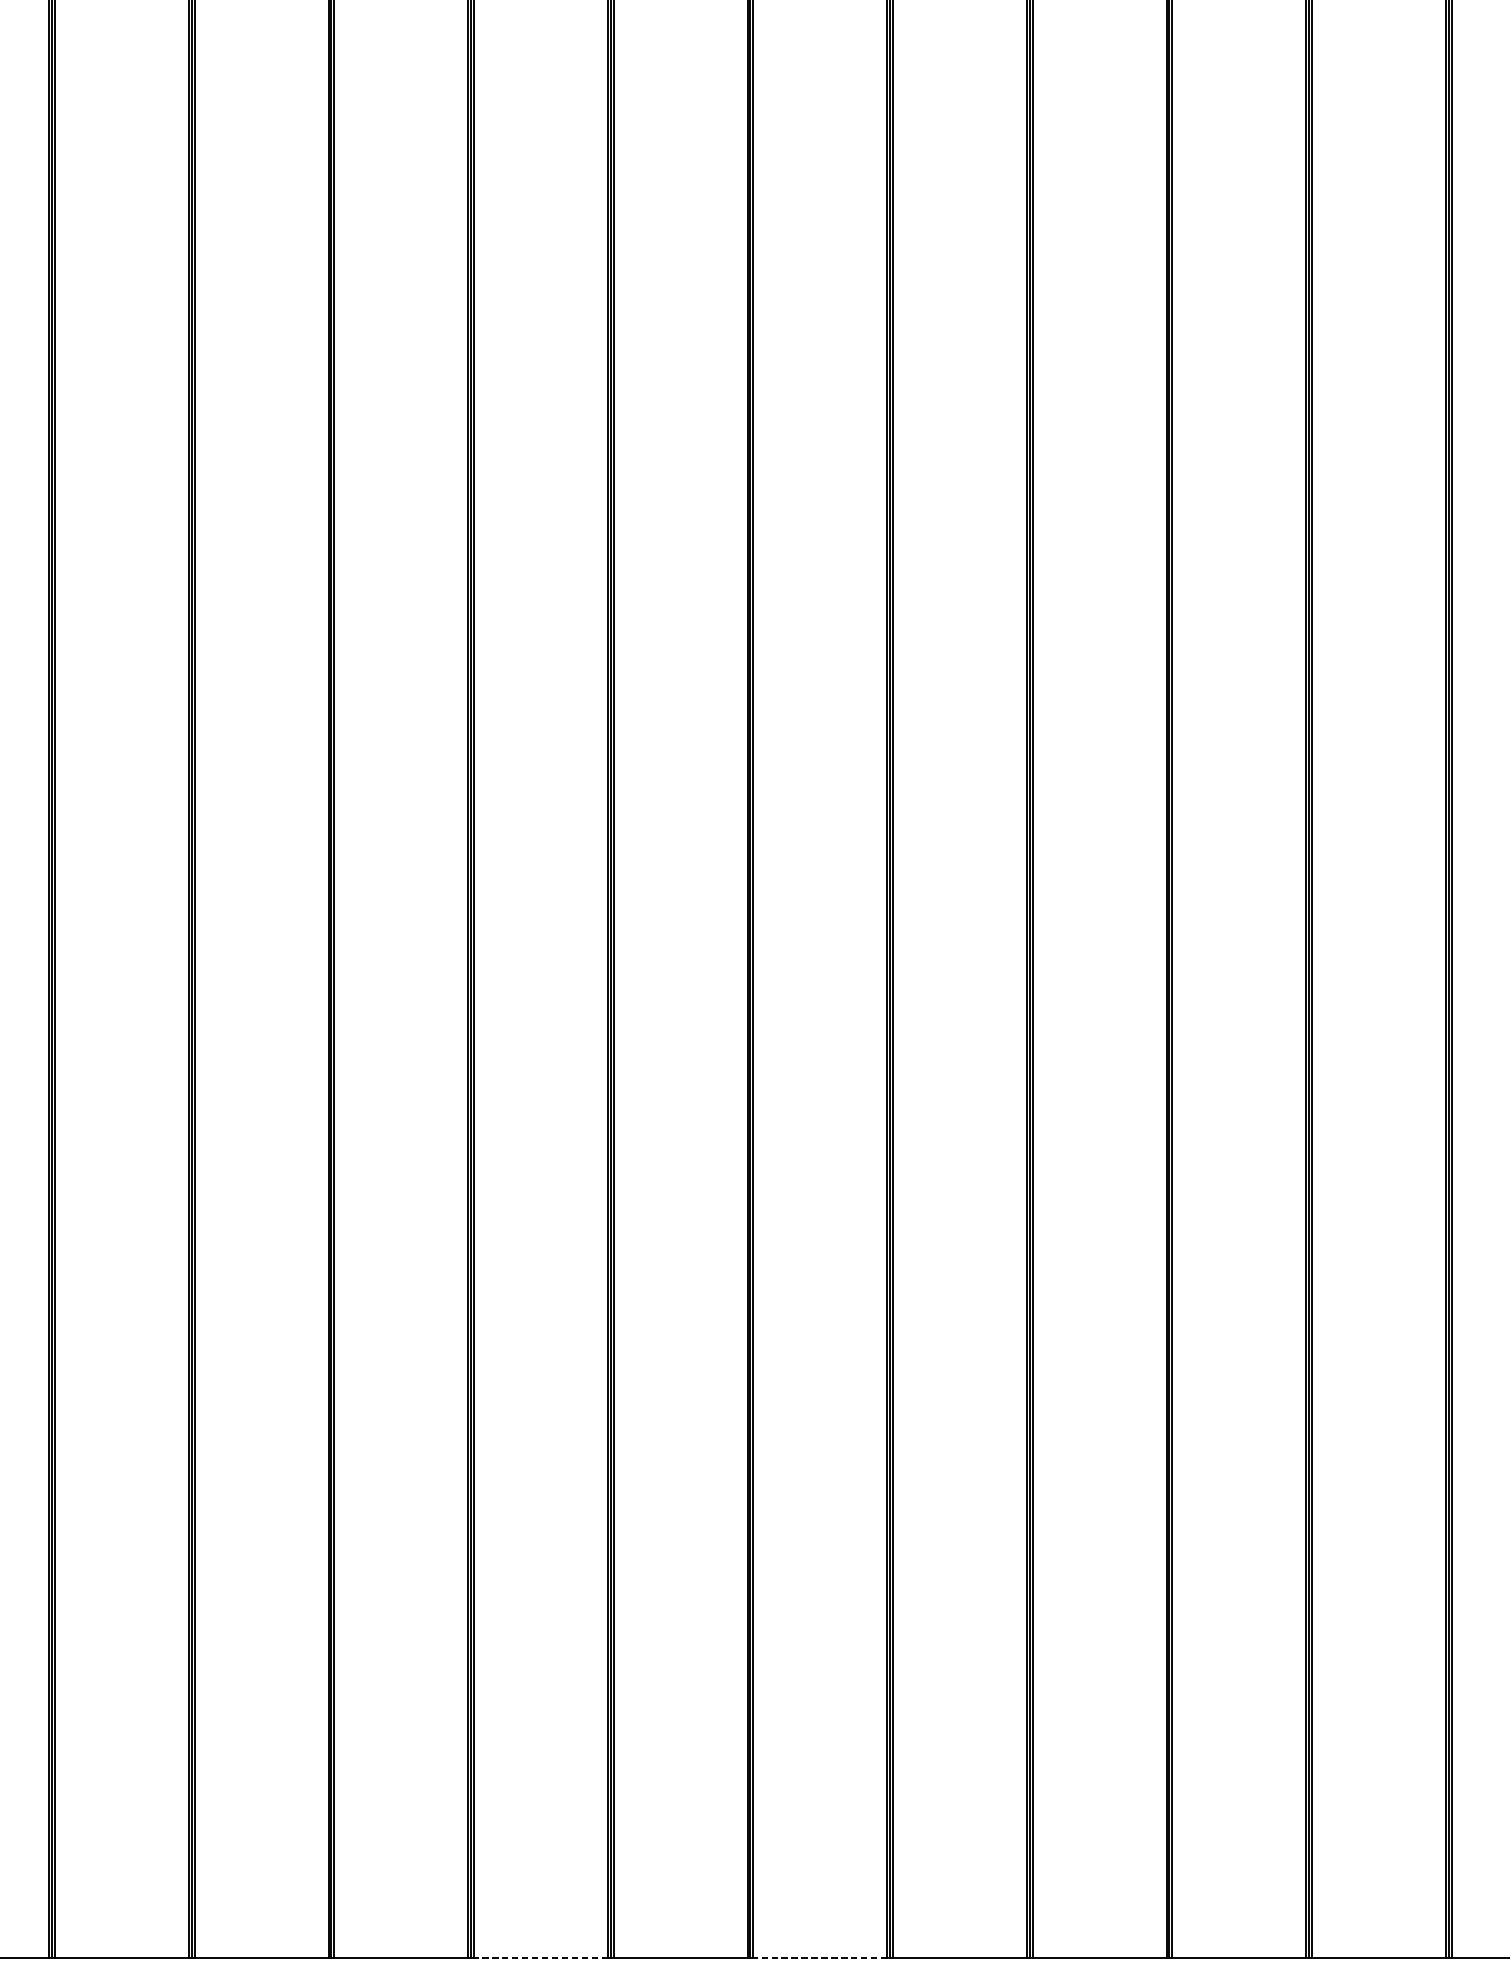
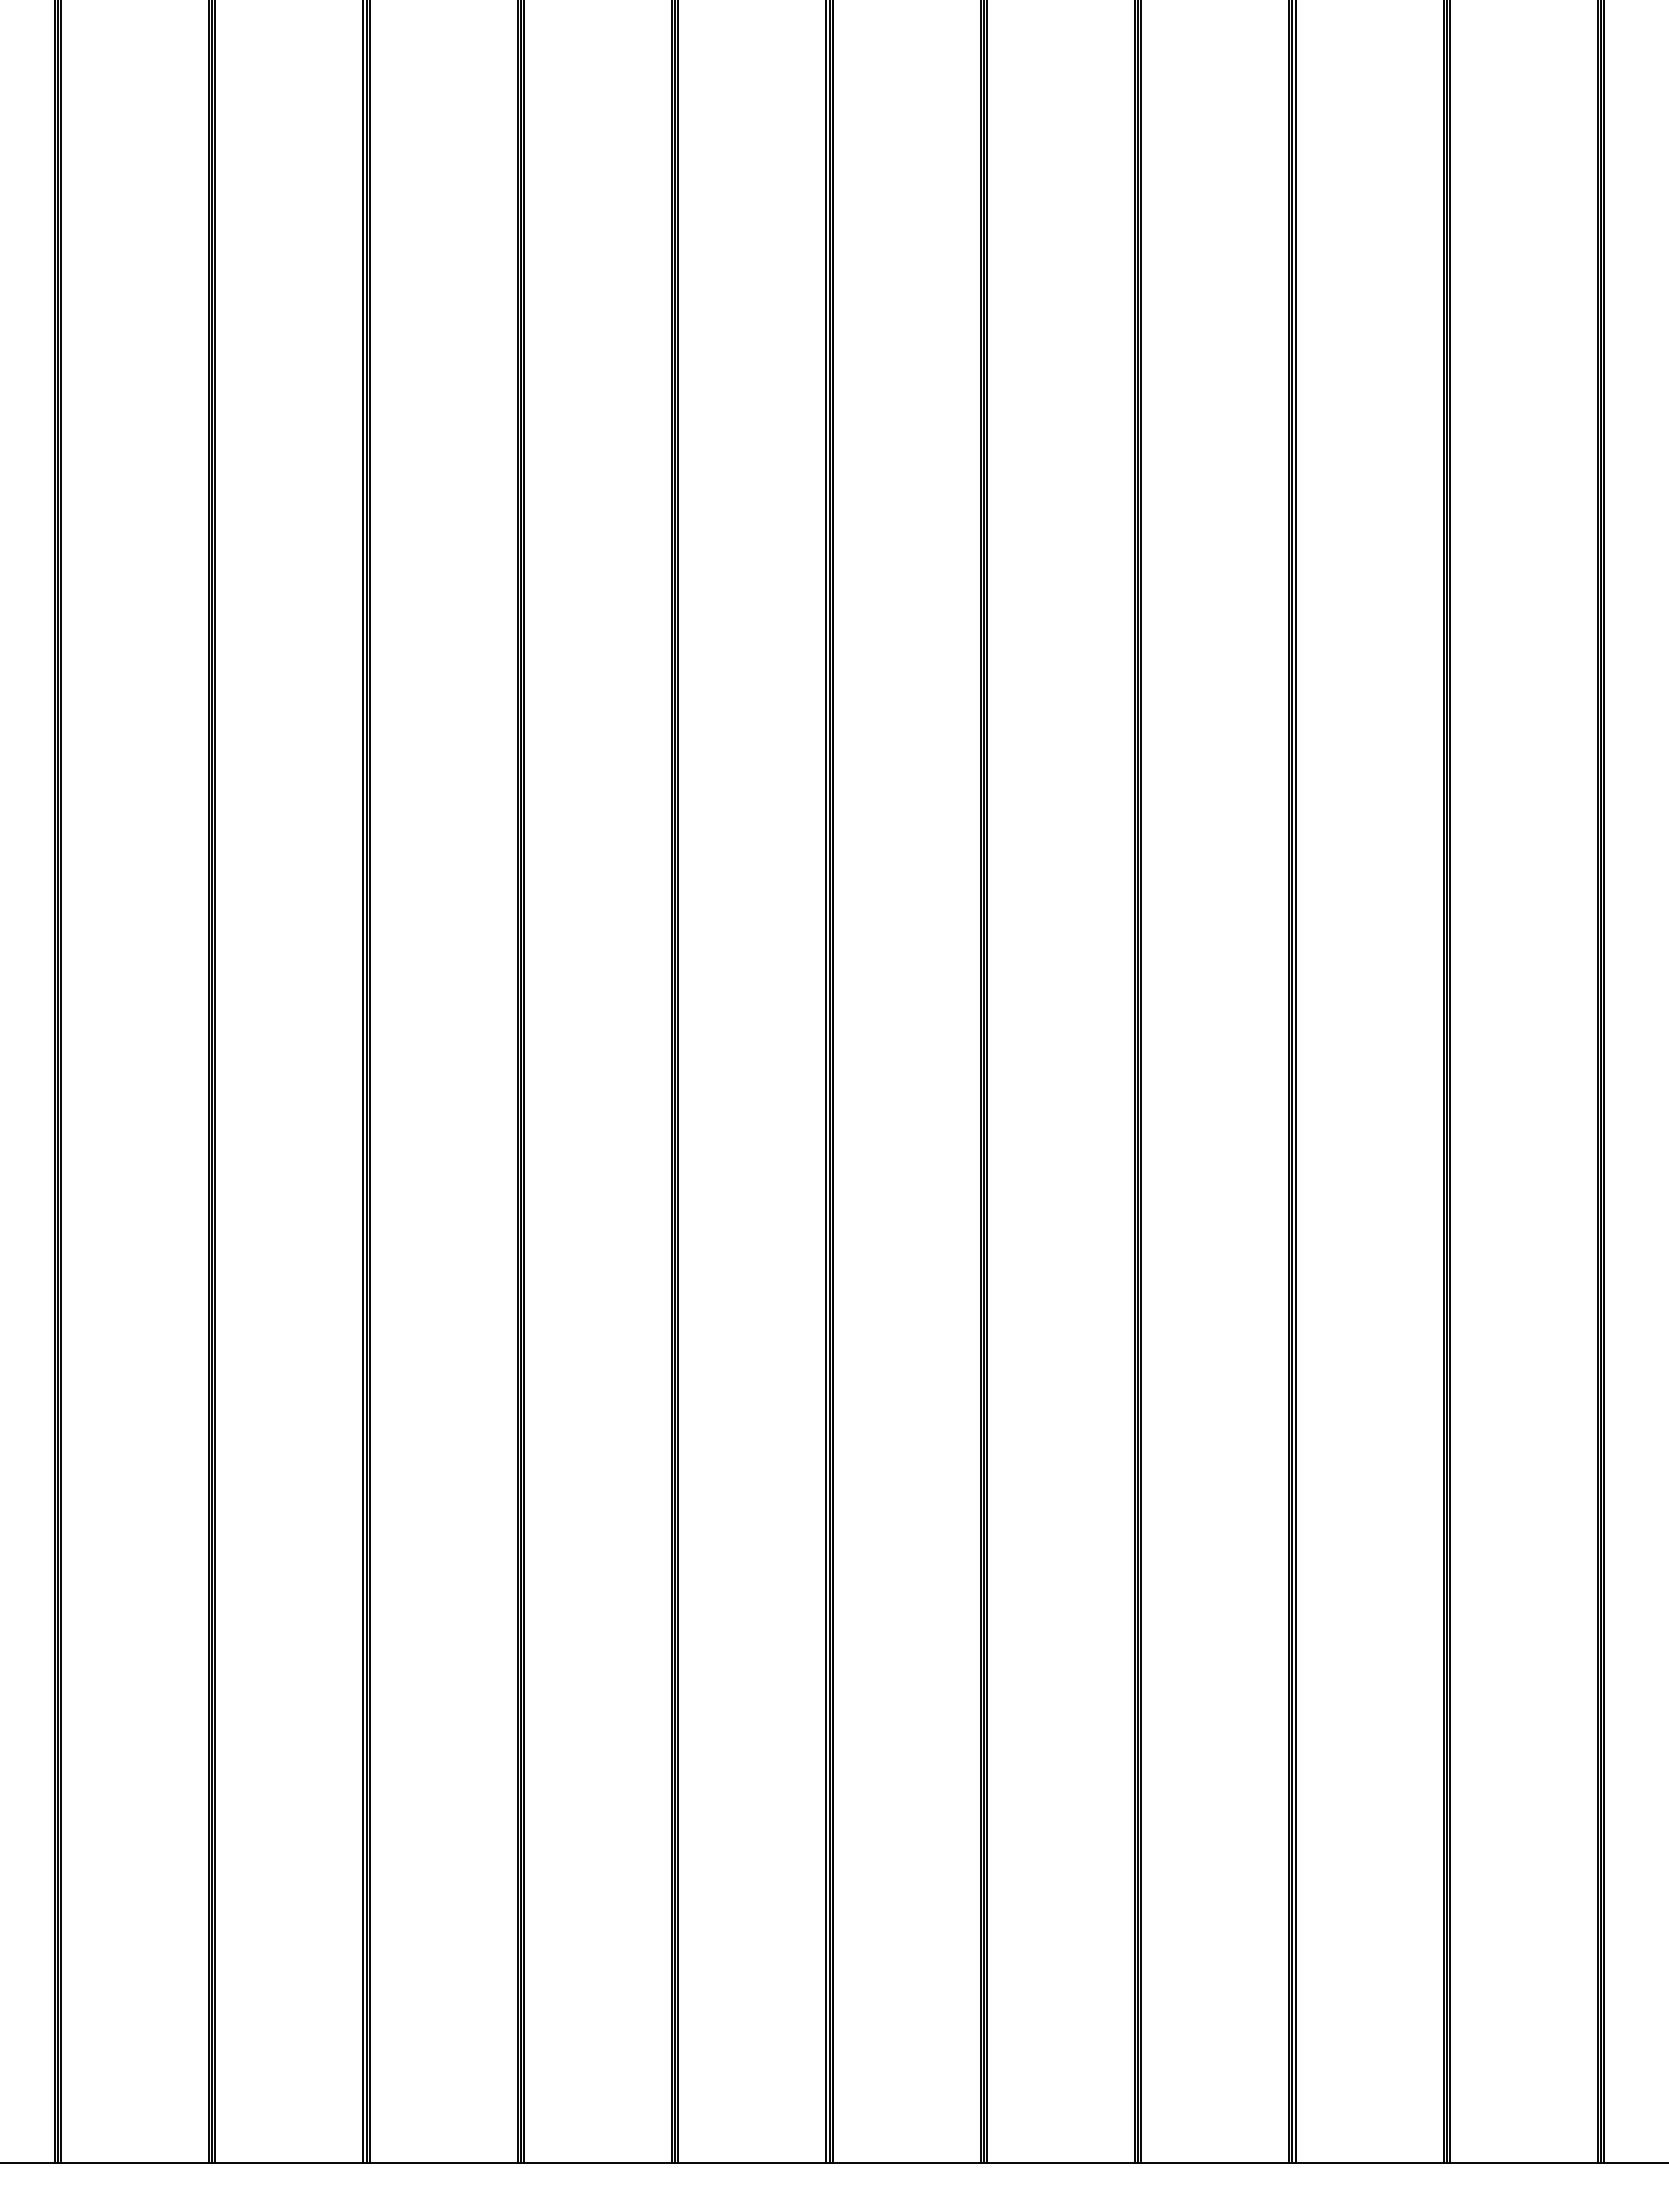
line: (540, 1957) -> (597, 2163), dashed -> solid
line: (820, 1957) -> (906, 2163), dashed -> solid

